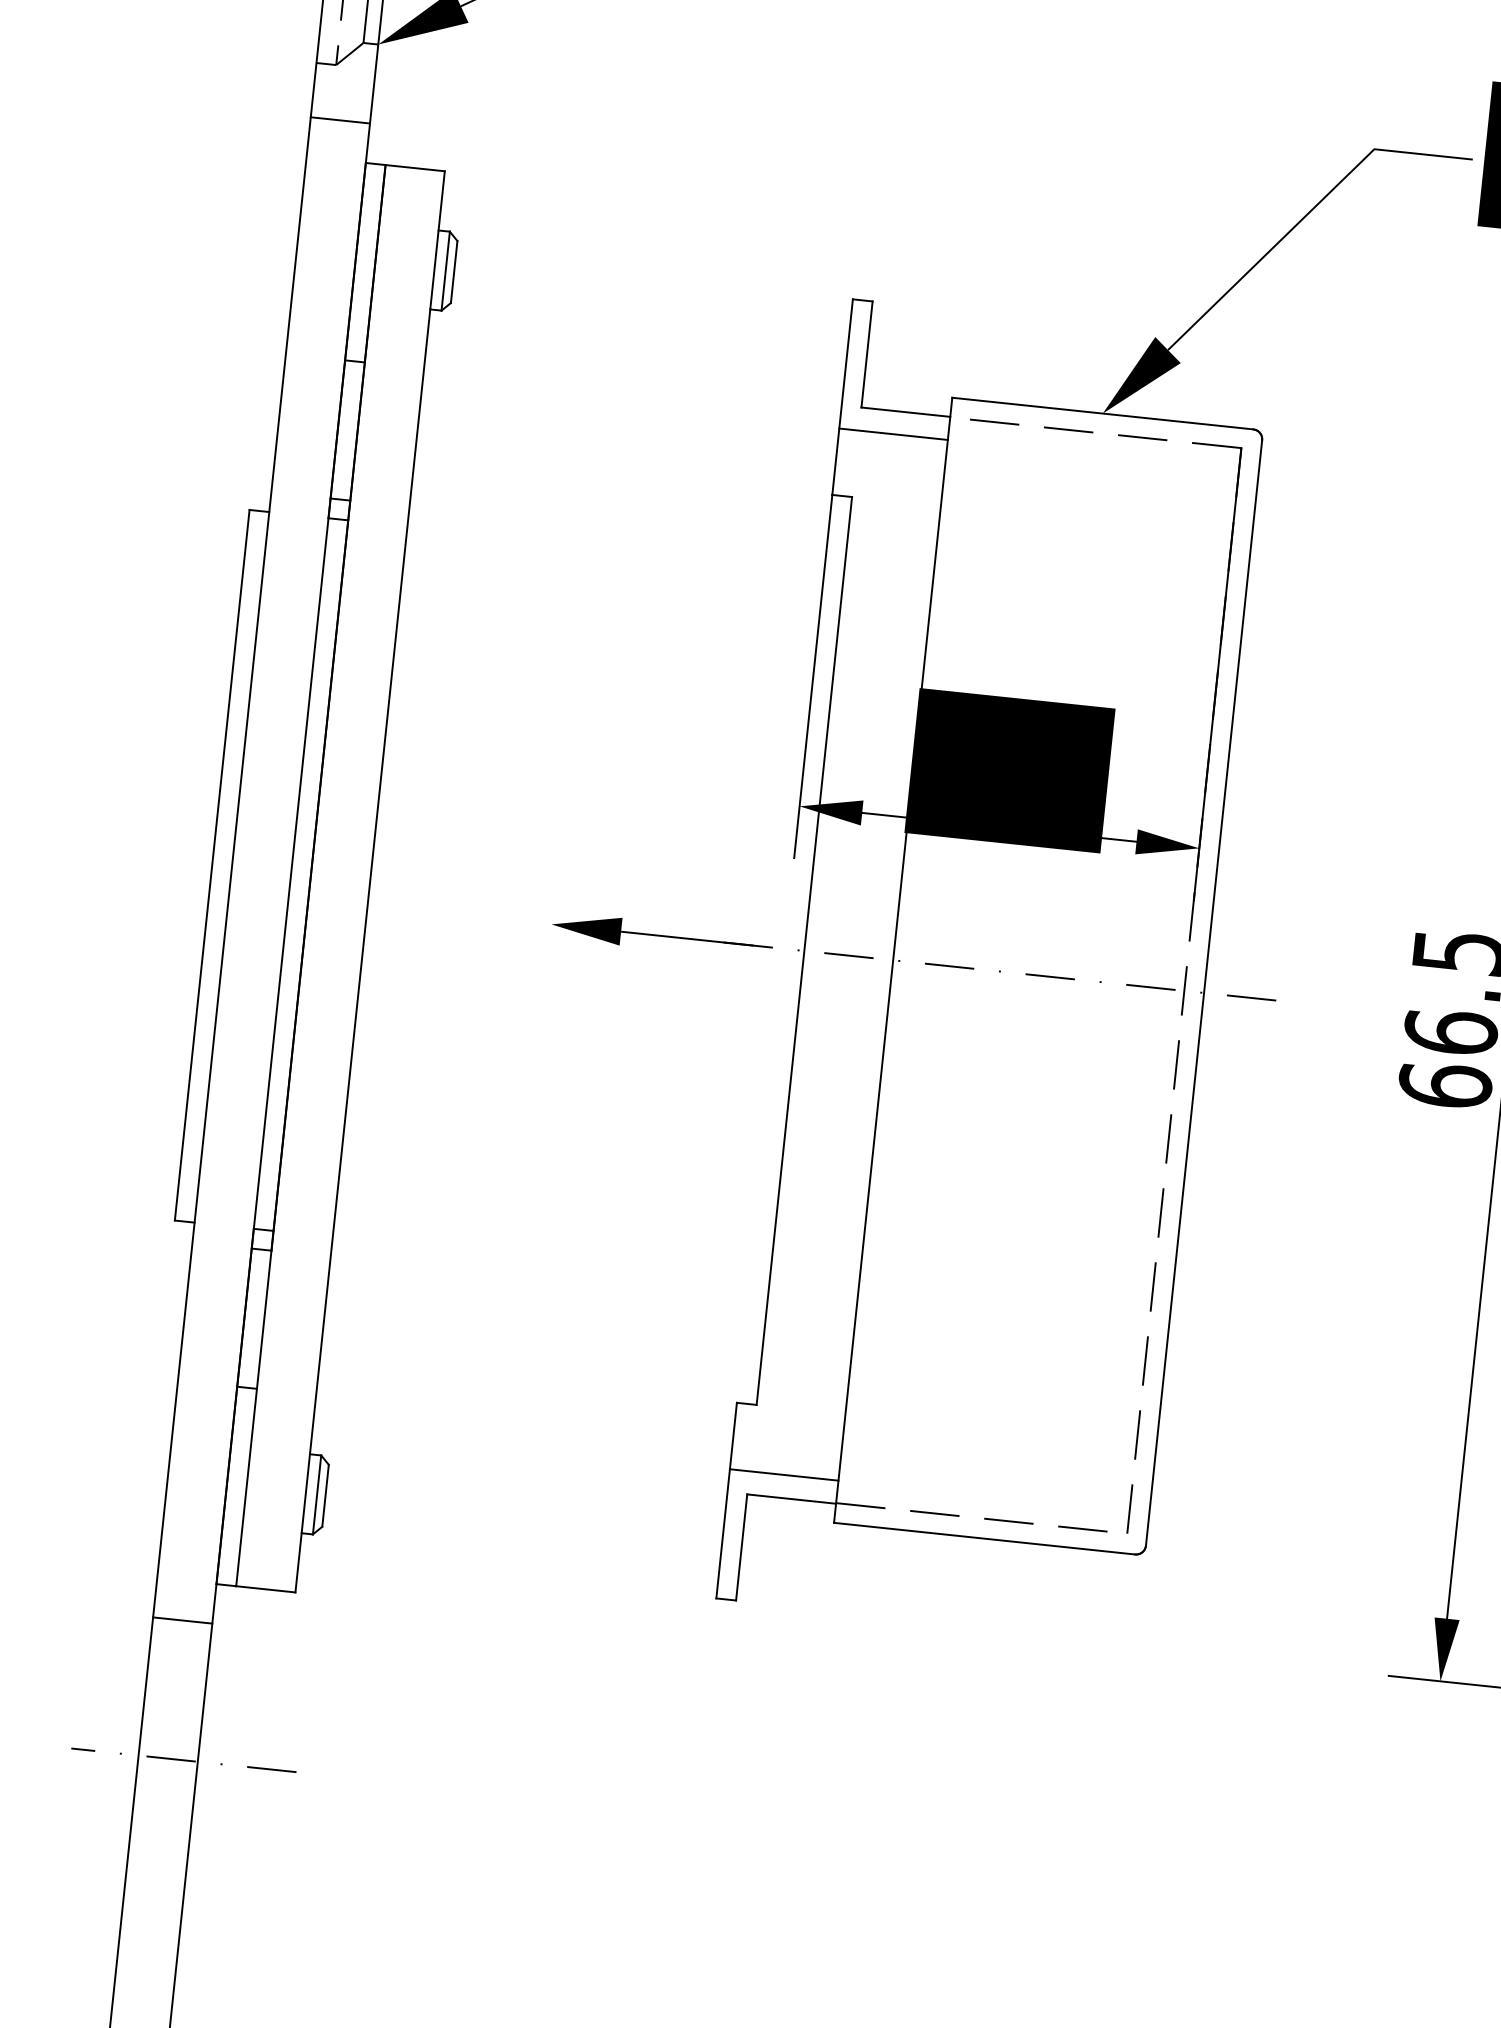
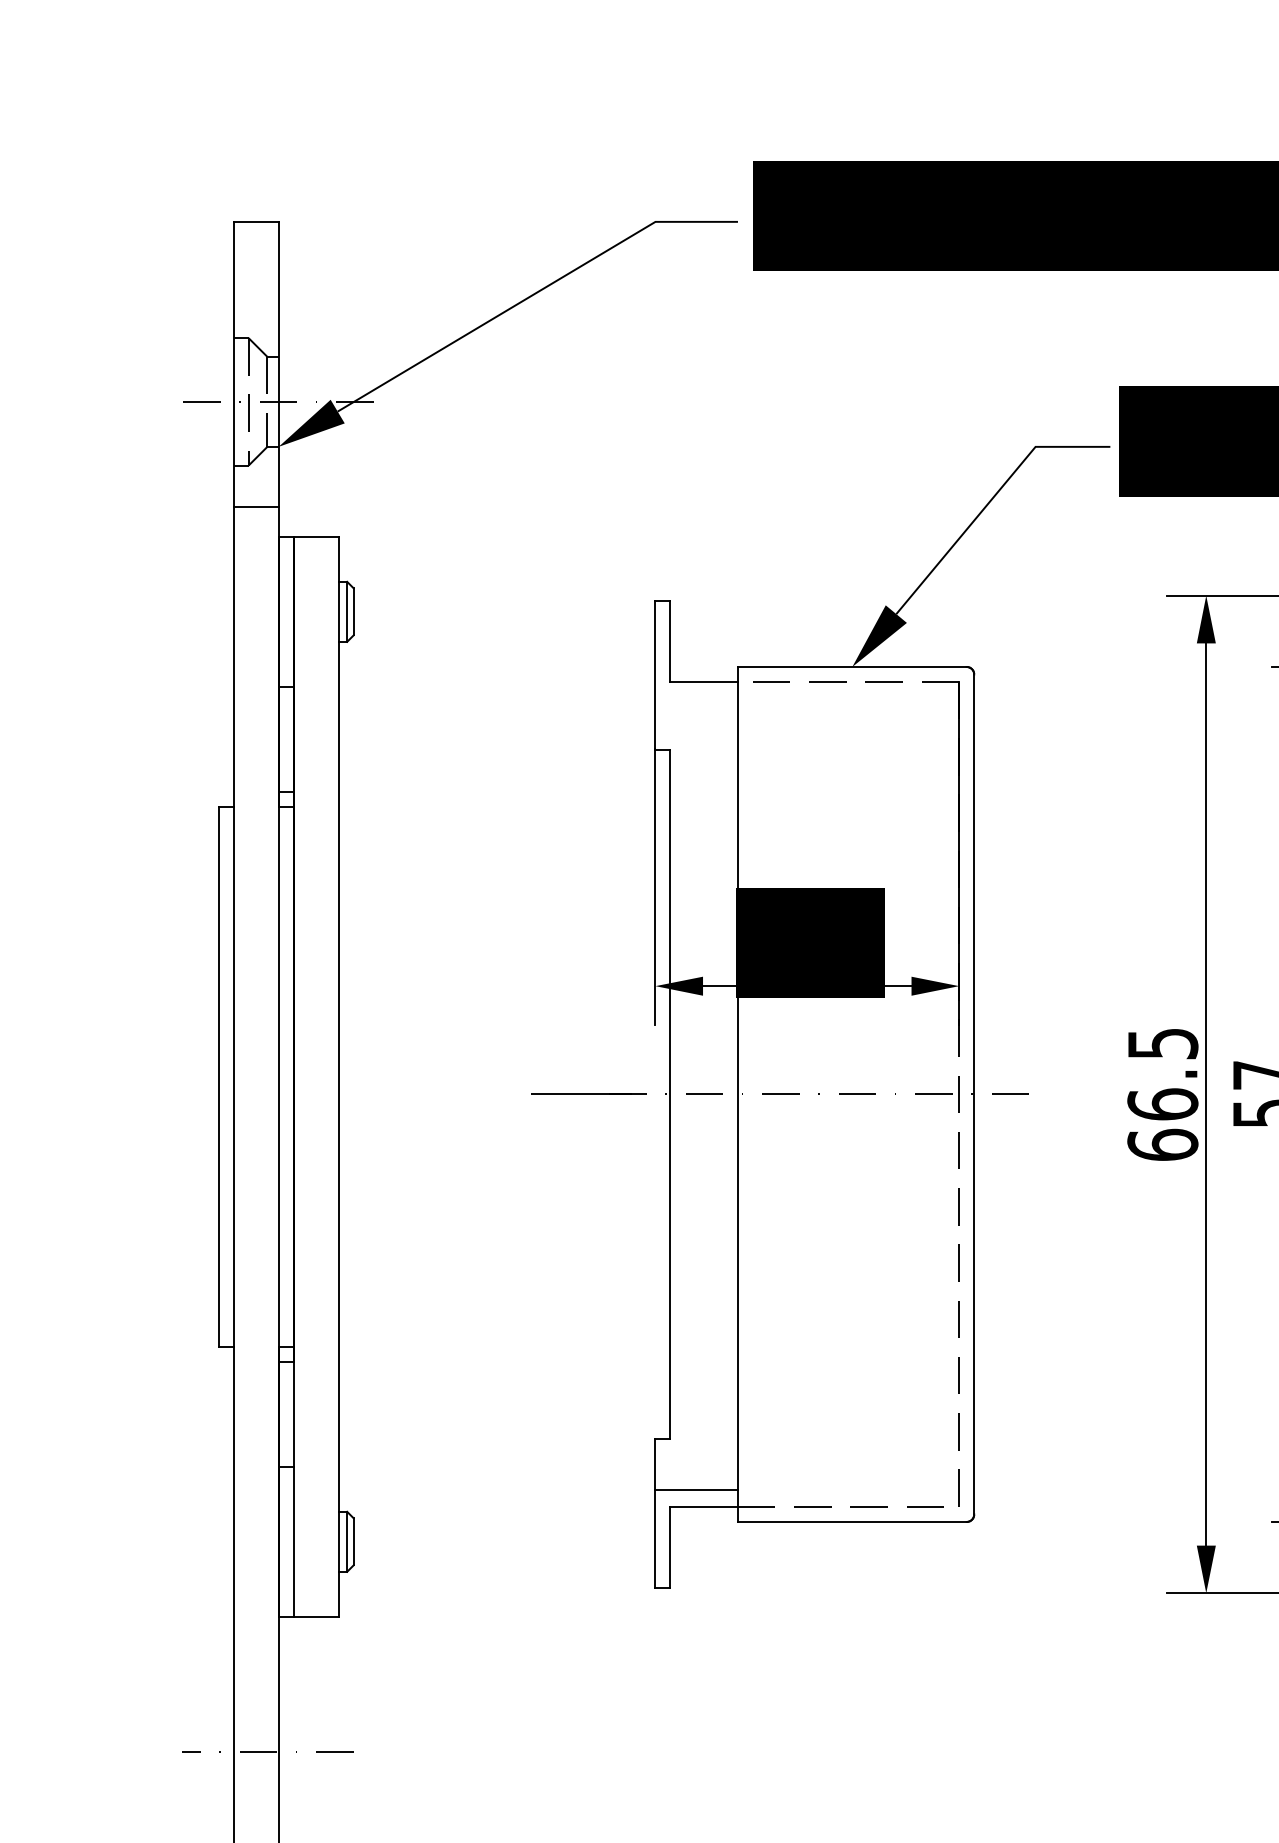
line: (893, 434) -> (696, 699), removed
fill: (585, 928) -> (504, 1094), removed
line: (181, 1620) -> (255, 1646), removed

